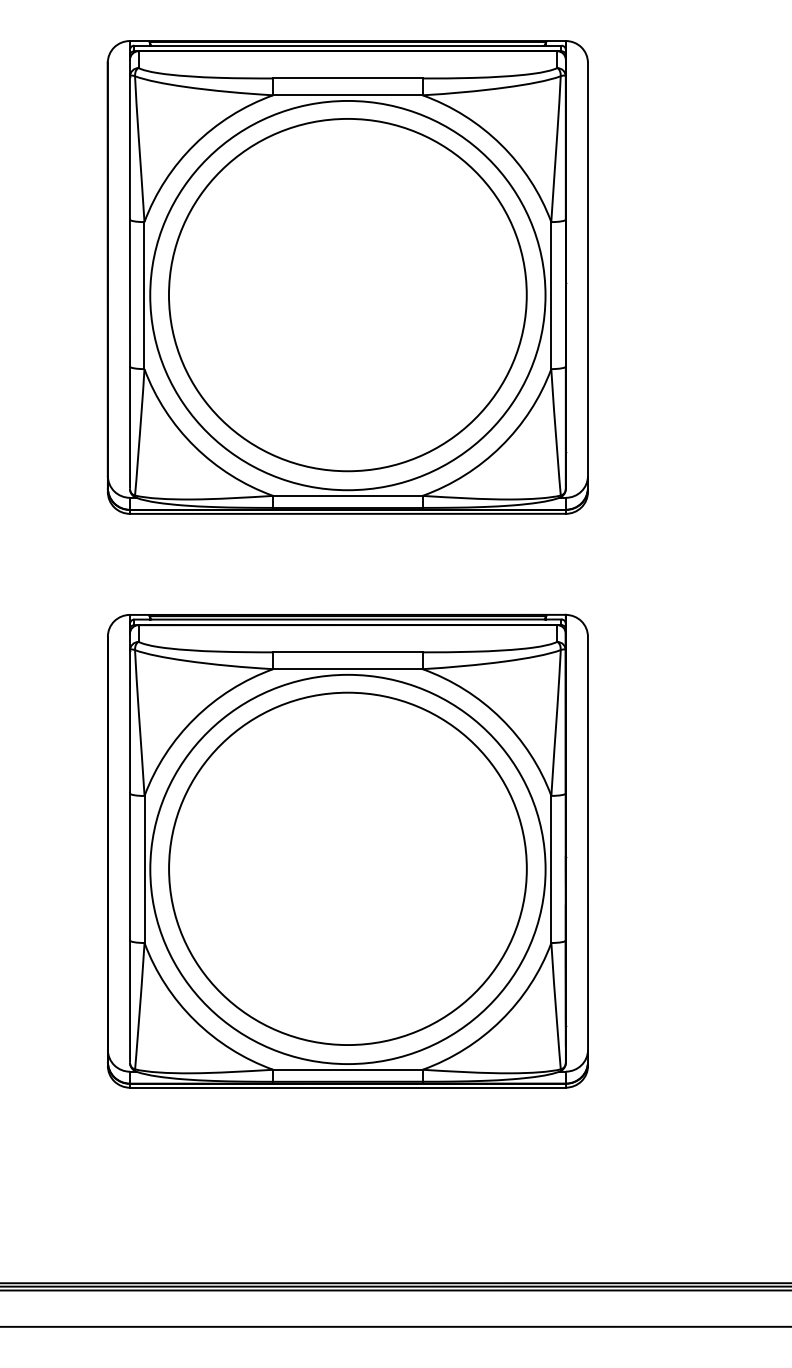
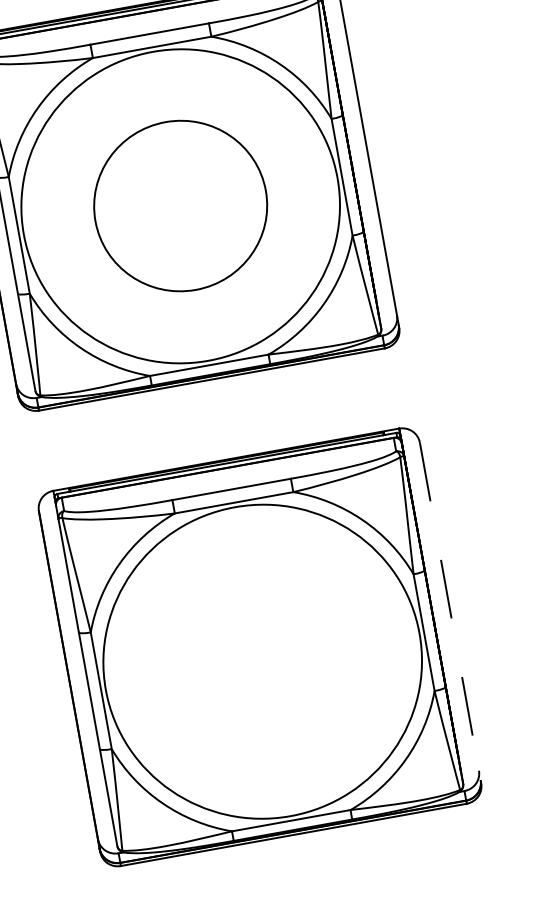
part: (347, 295) -> (180, 206), size x0.6
line: (587, 851) -> (450, 613), solid -> dashed
part: (347, 868) -> (262, 661), removed

